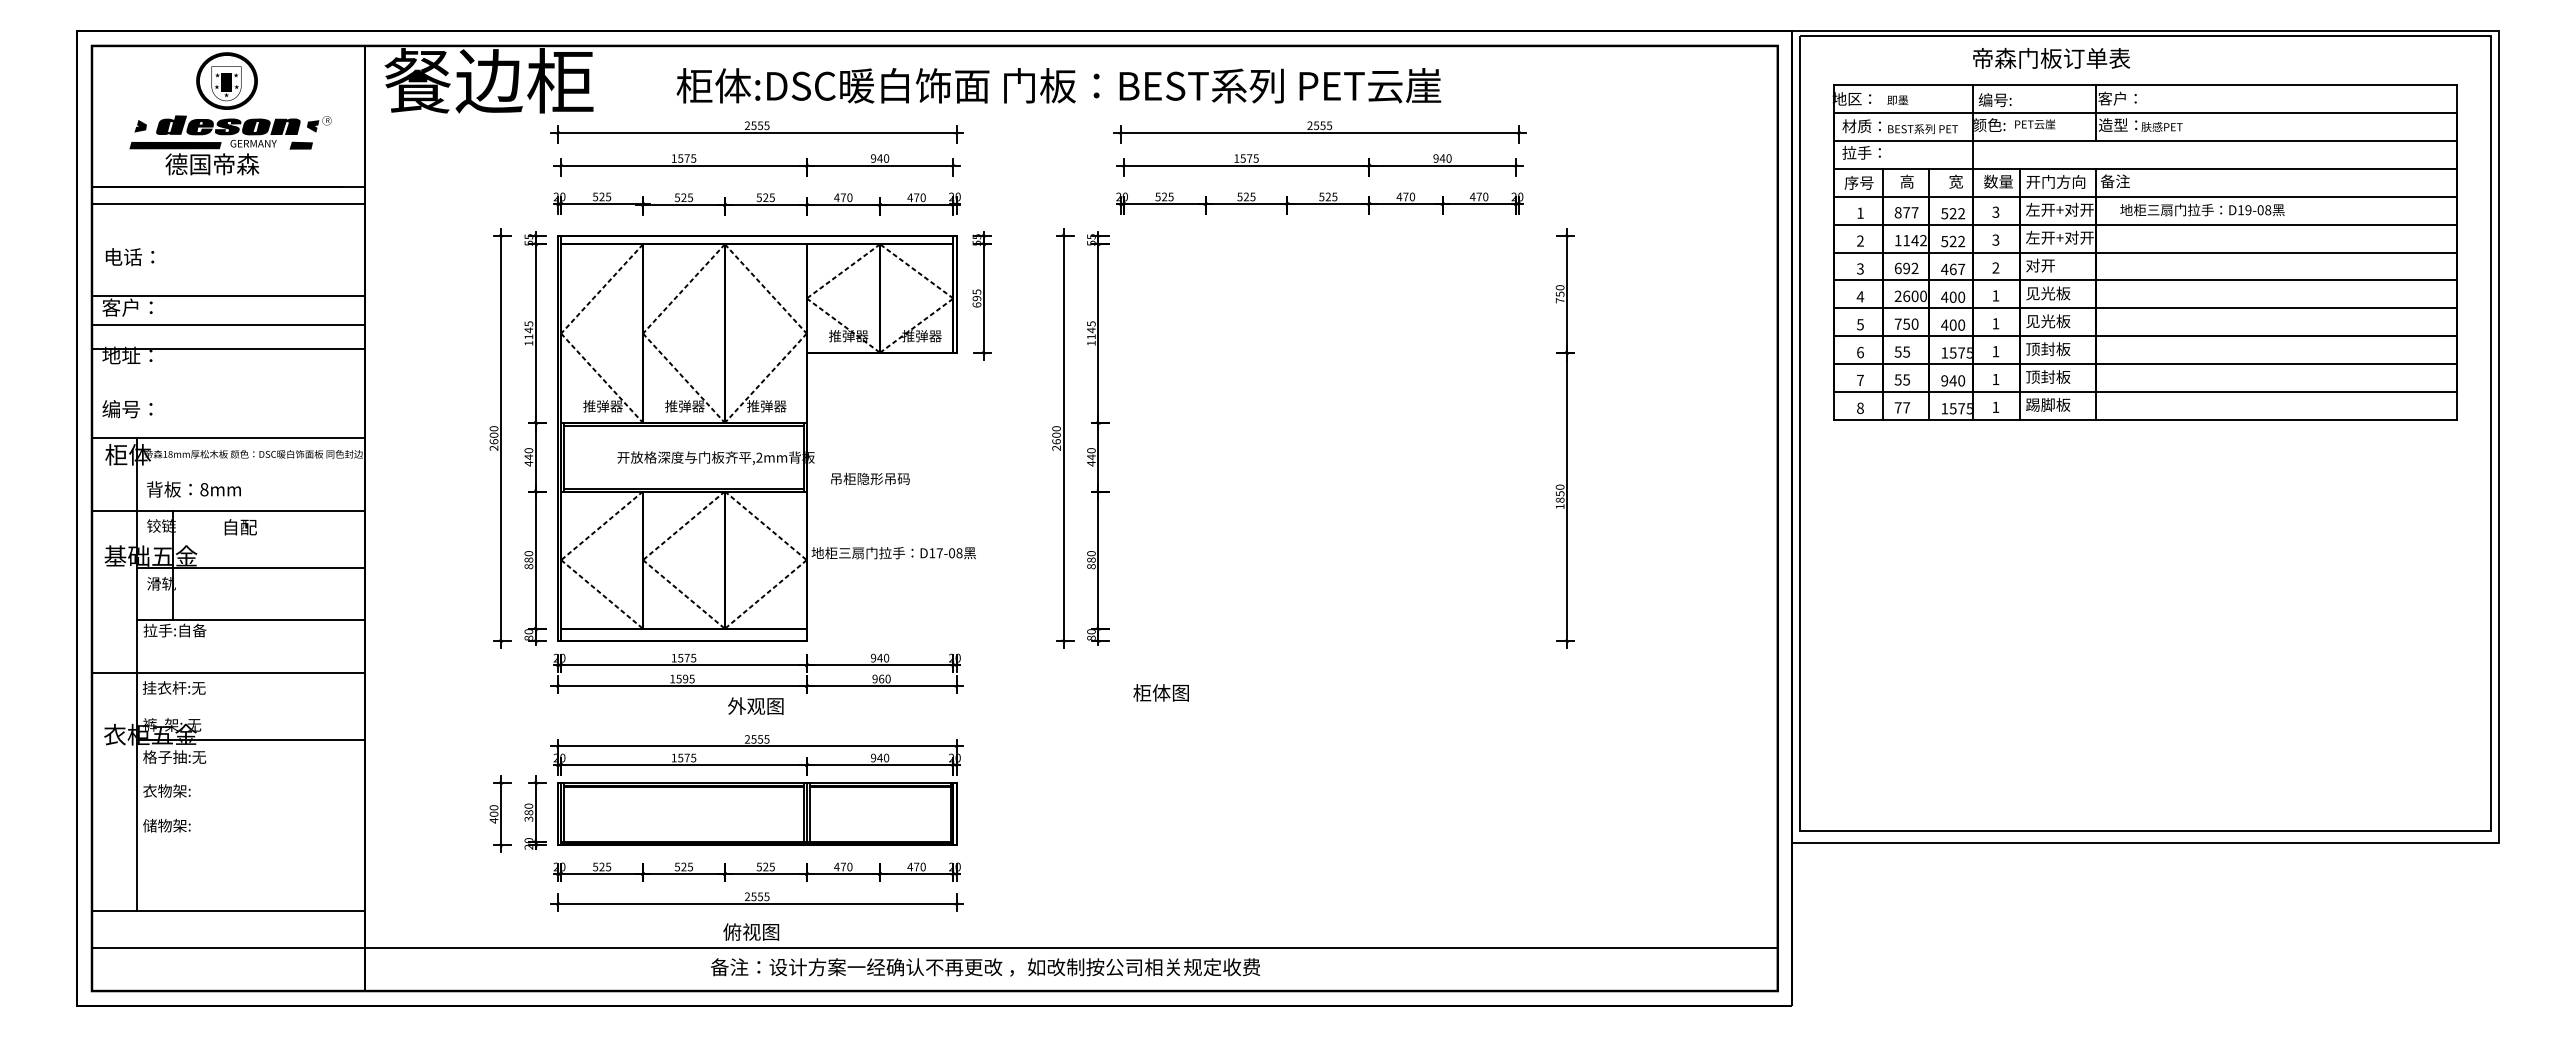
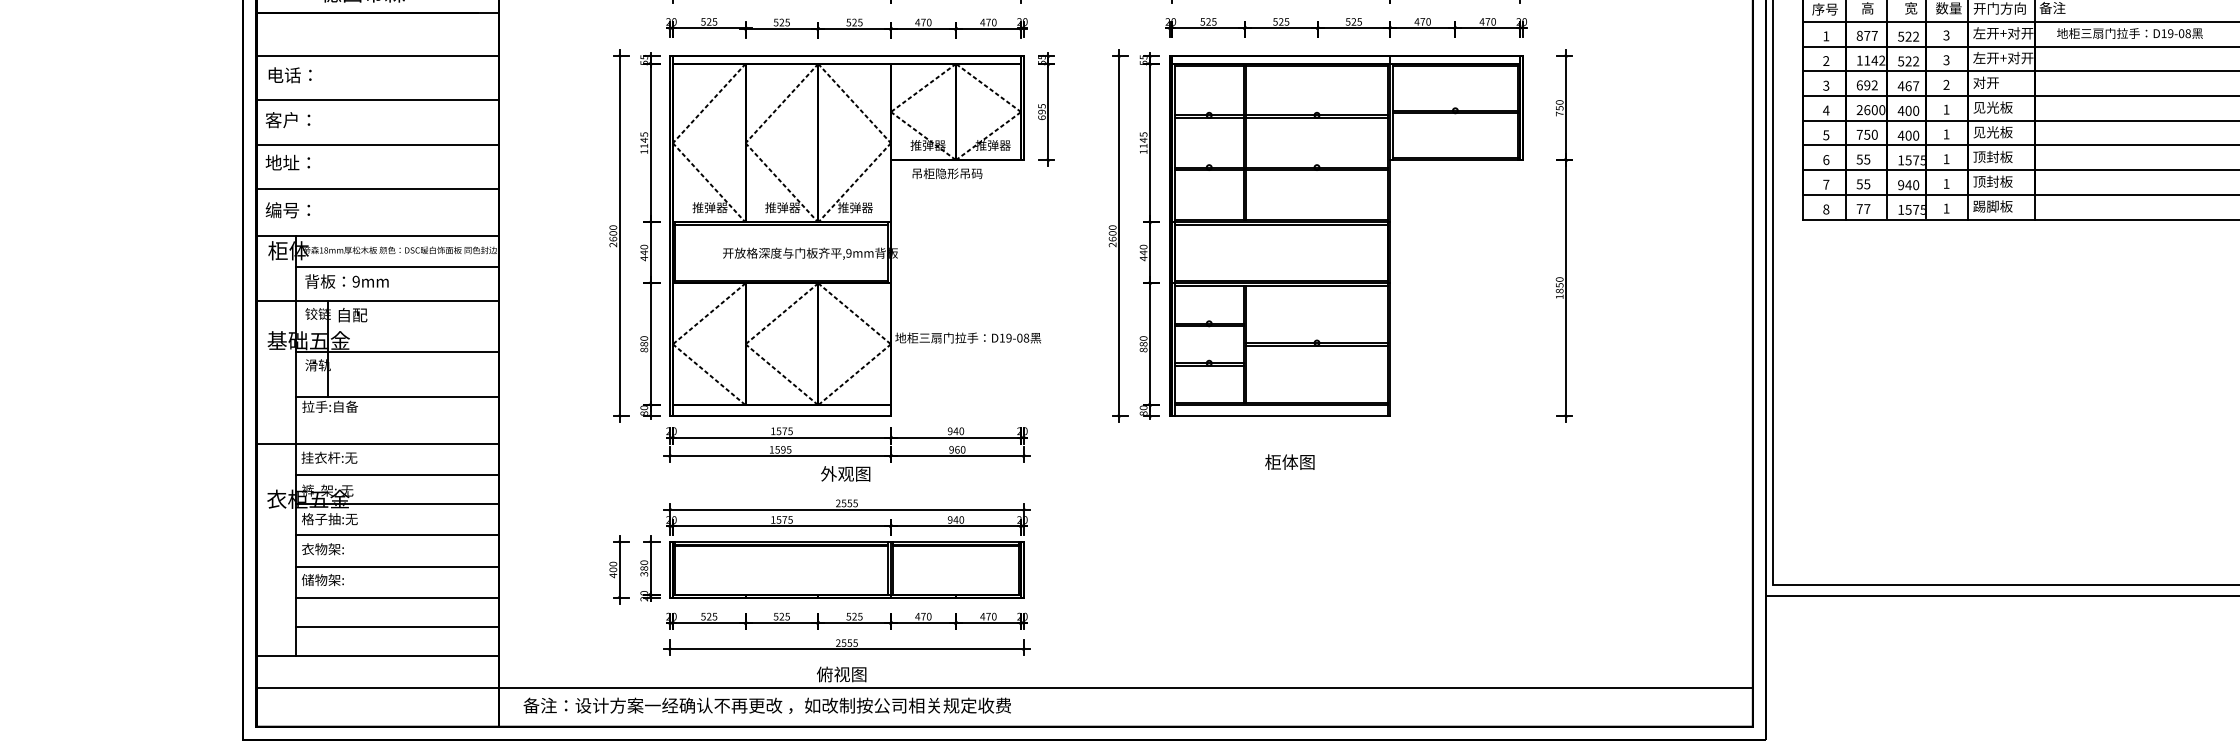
line: (228, 203) -> (377, 56), moved
line: (228, 296) -> (377, 144), moved
line: (229, 324) -> (378, 99), moved
line: (228, 349) -> (377, 189), moved
part: (1319, 438) -> (1346, 236), added
text: (759, 457) -> (848, 253), ,2mm -> ,9mm
line: (250, 473) -> (397, 267), added
text: (870, 478) -> (947, 173), moved
text: (204, 489) -> (356, 281), 8mm -> 9mm
text: (240, 527) -> (352, 315), moved
text: (939, 553) -> (1008, 338), D17-08 -> D19-08
text: (1160, 692) -> (1289, 461), moved
line: (250, 707) -> (397, 475), added
line: (250, 775) -> (397, 535), added
line: (250, 810) -> (397, 566), added
line: (250, 846) -> (397, 598), added
line: (250, 878) -> (397, 626), added
text: (985, 967) -> (767, 705), moved

